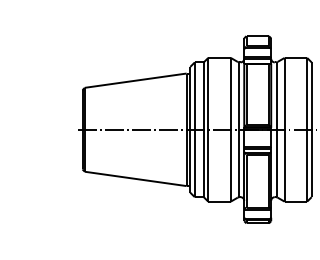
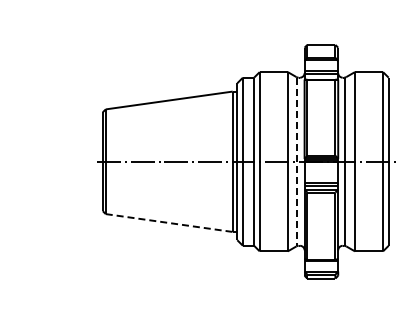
line: (238, 130) -> (297, 162), solid -> dashed
line: (135, 179) -> (169, 223), solid -> dashed

